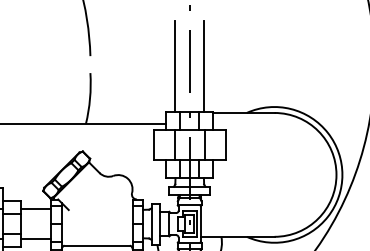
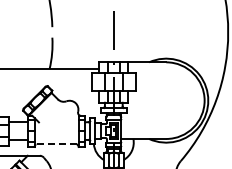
line: (174, 66) -> (104, 33), removed
line: (203, 66) -> (122, 33), removed
line: (97, 245) -> (56, 144), solid -> dashed

